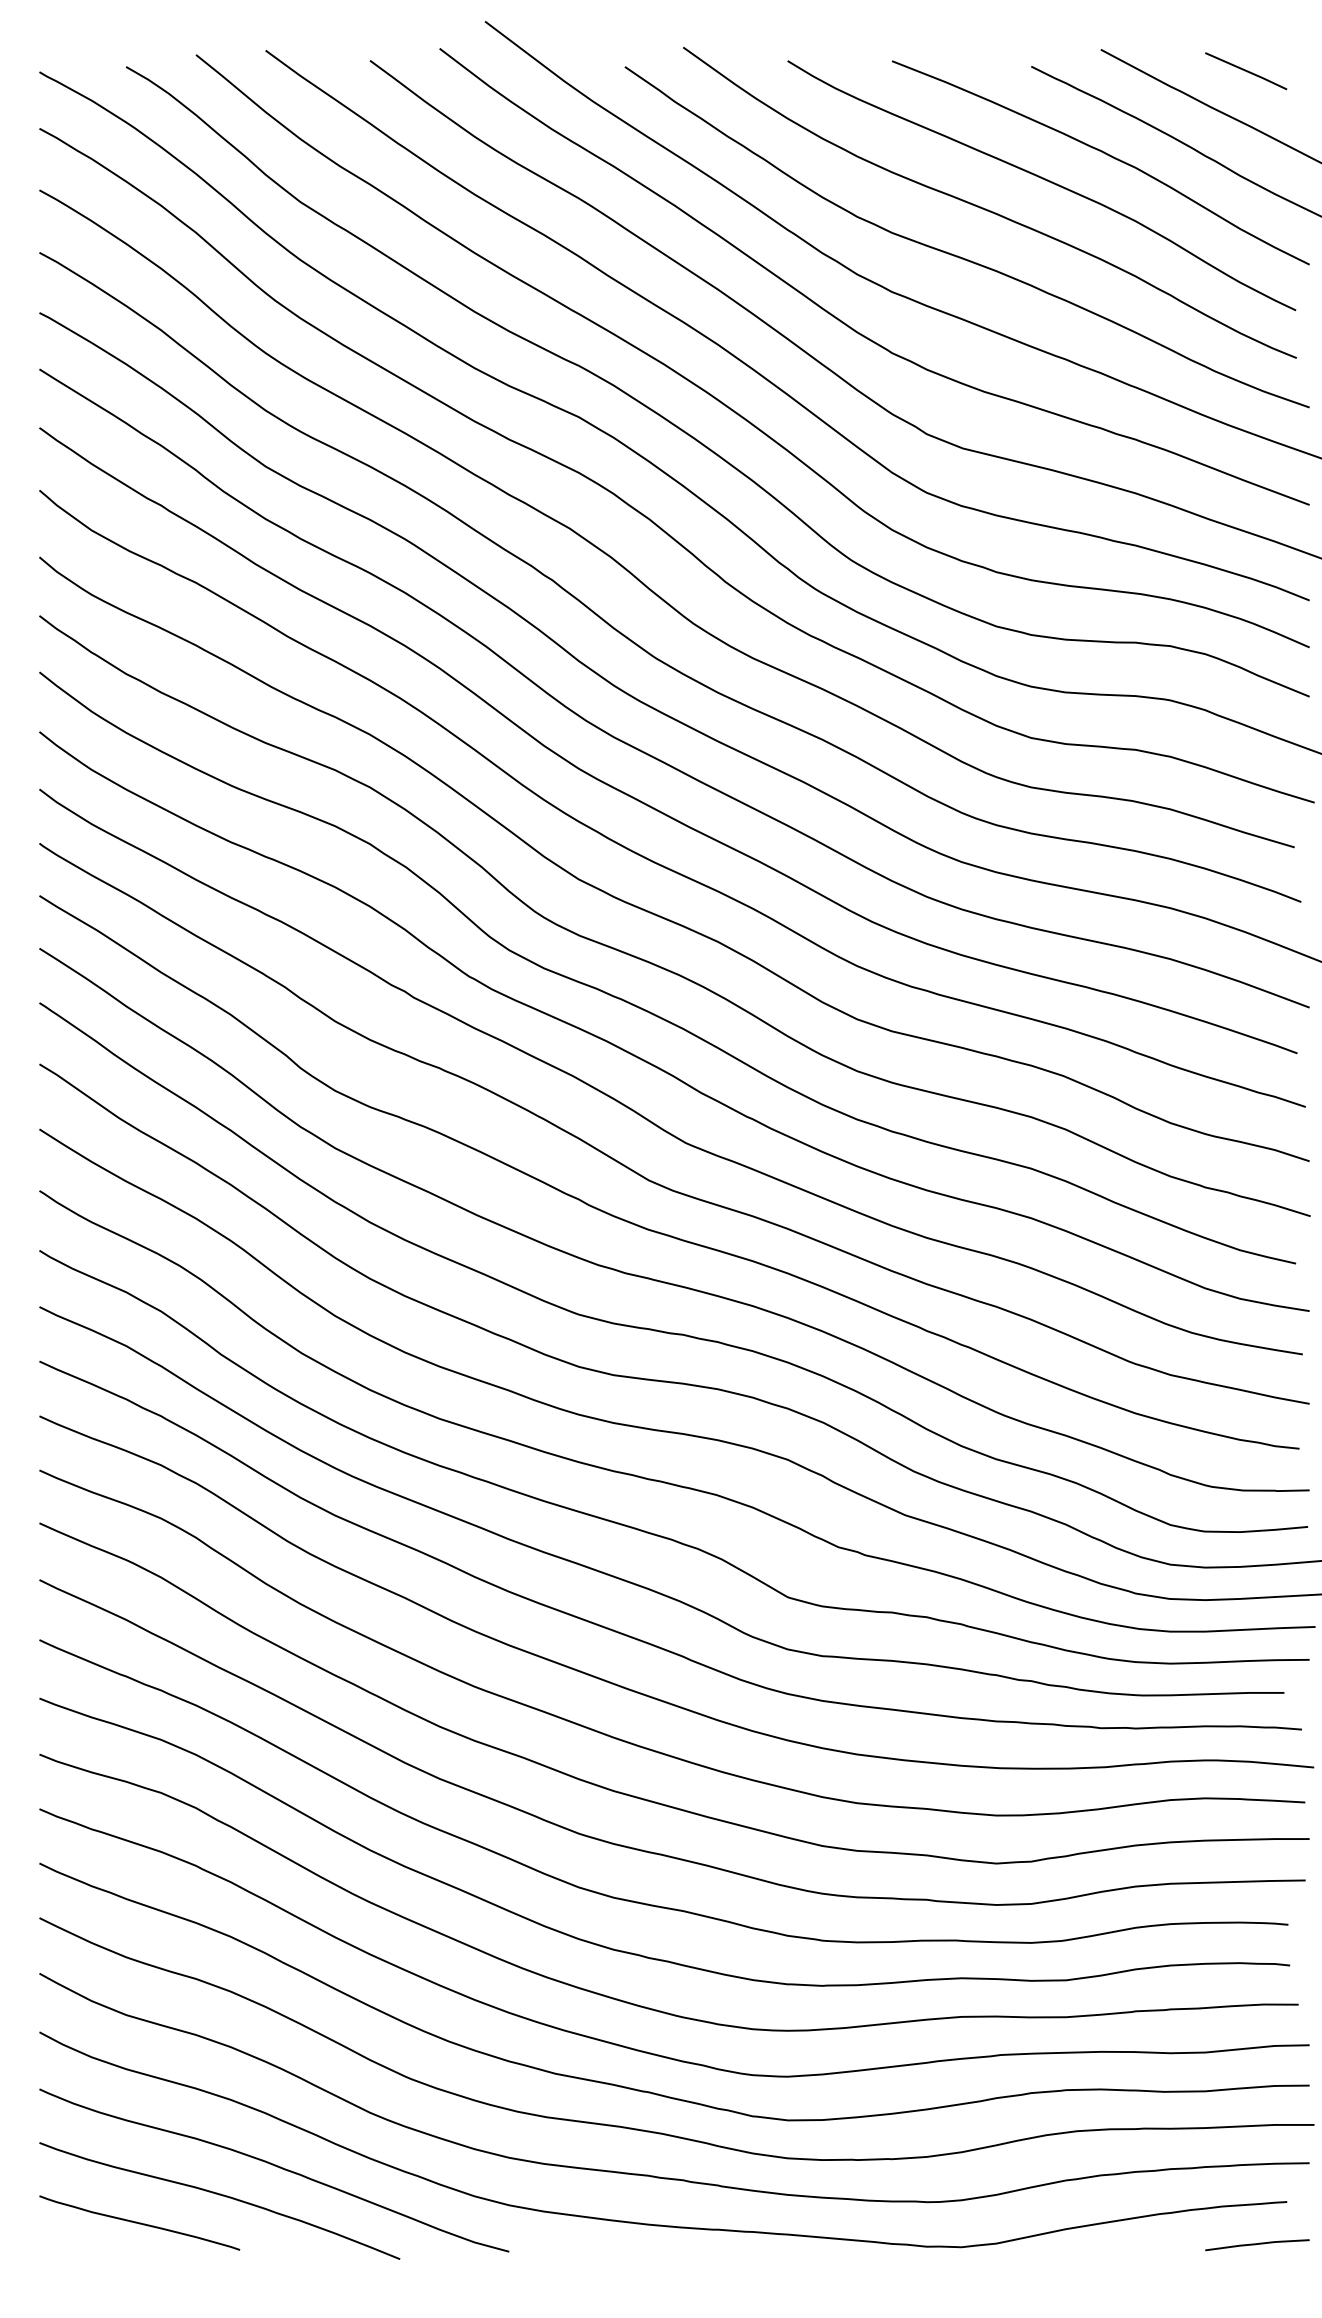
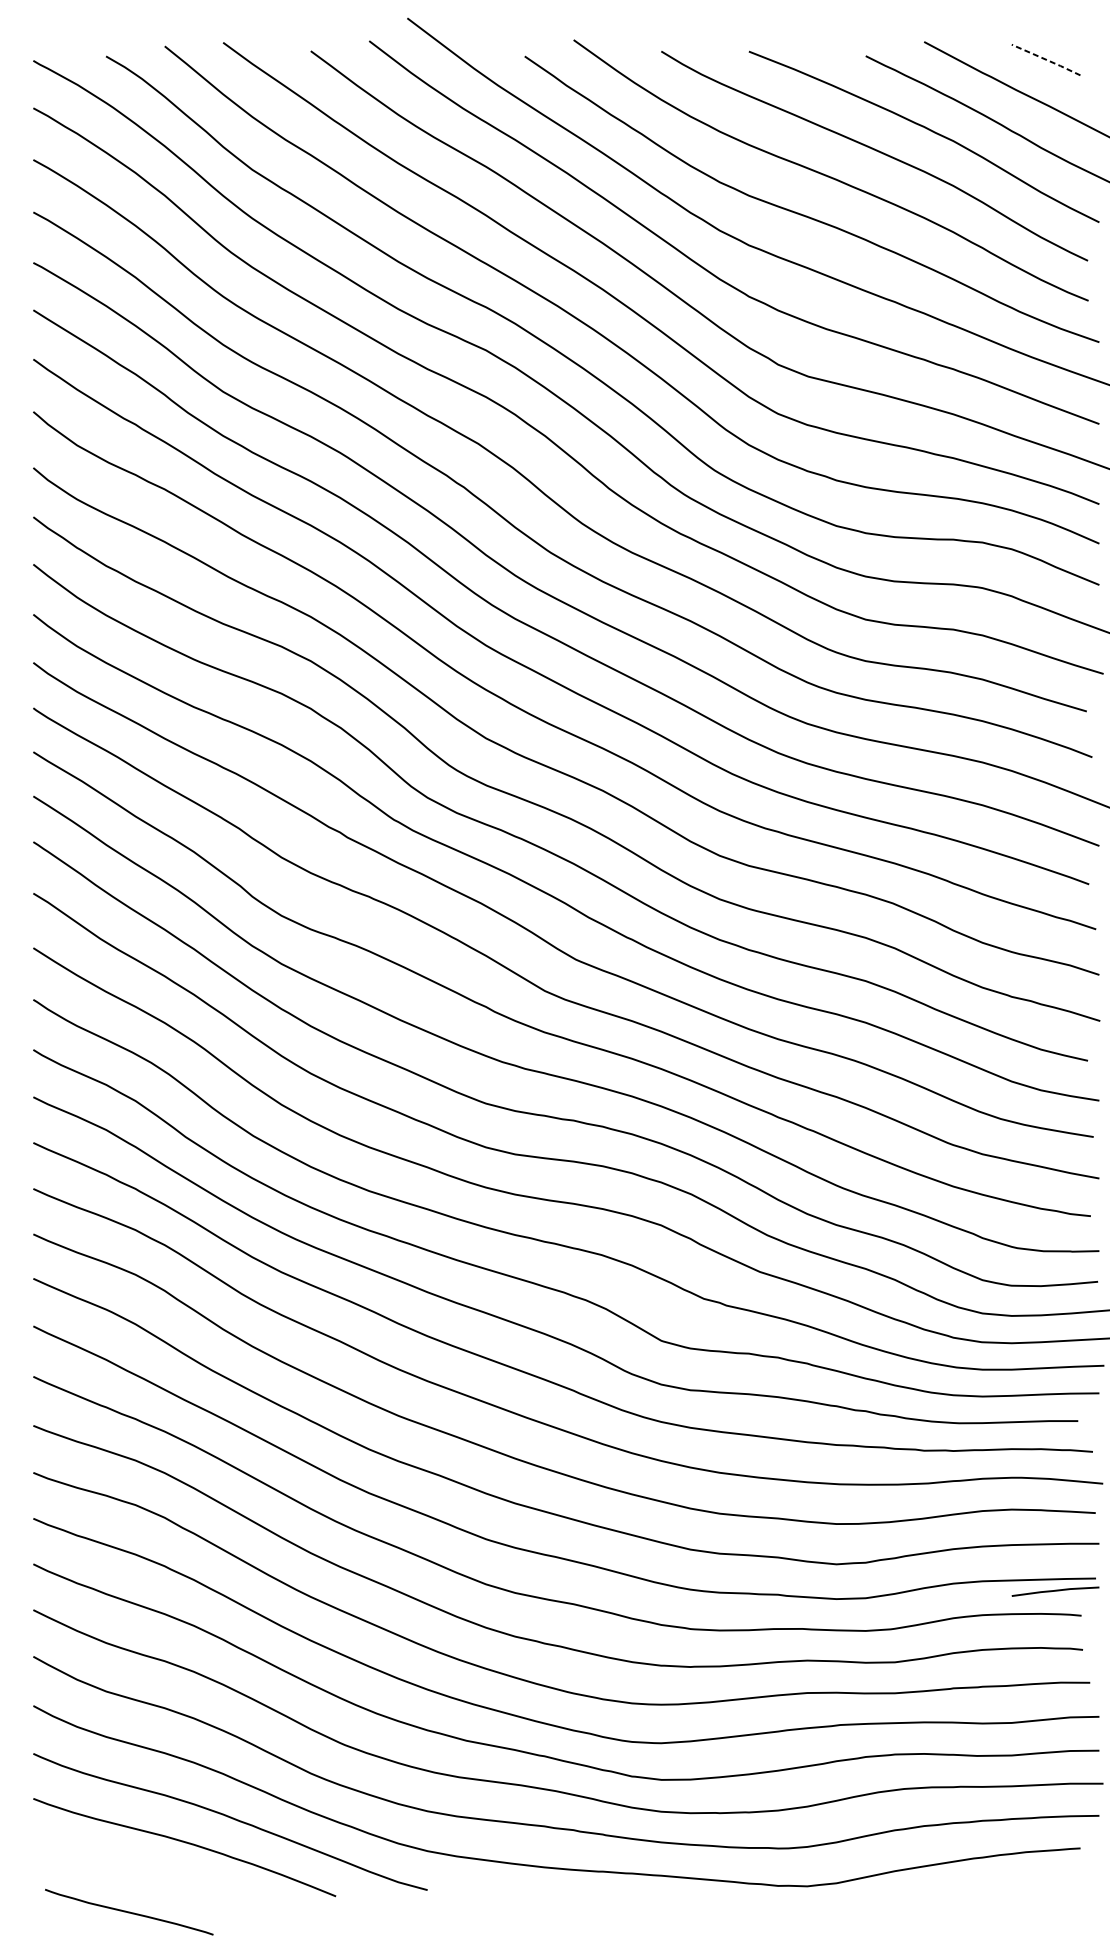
line: (1247, 71) -> (1047, 60), solid -> dashed
curve: (139, 2222) -> (129, 1911), moved
line: (1257, 2244) -> (1055, 1591), moved

